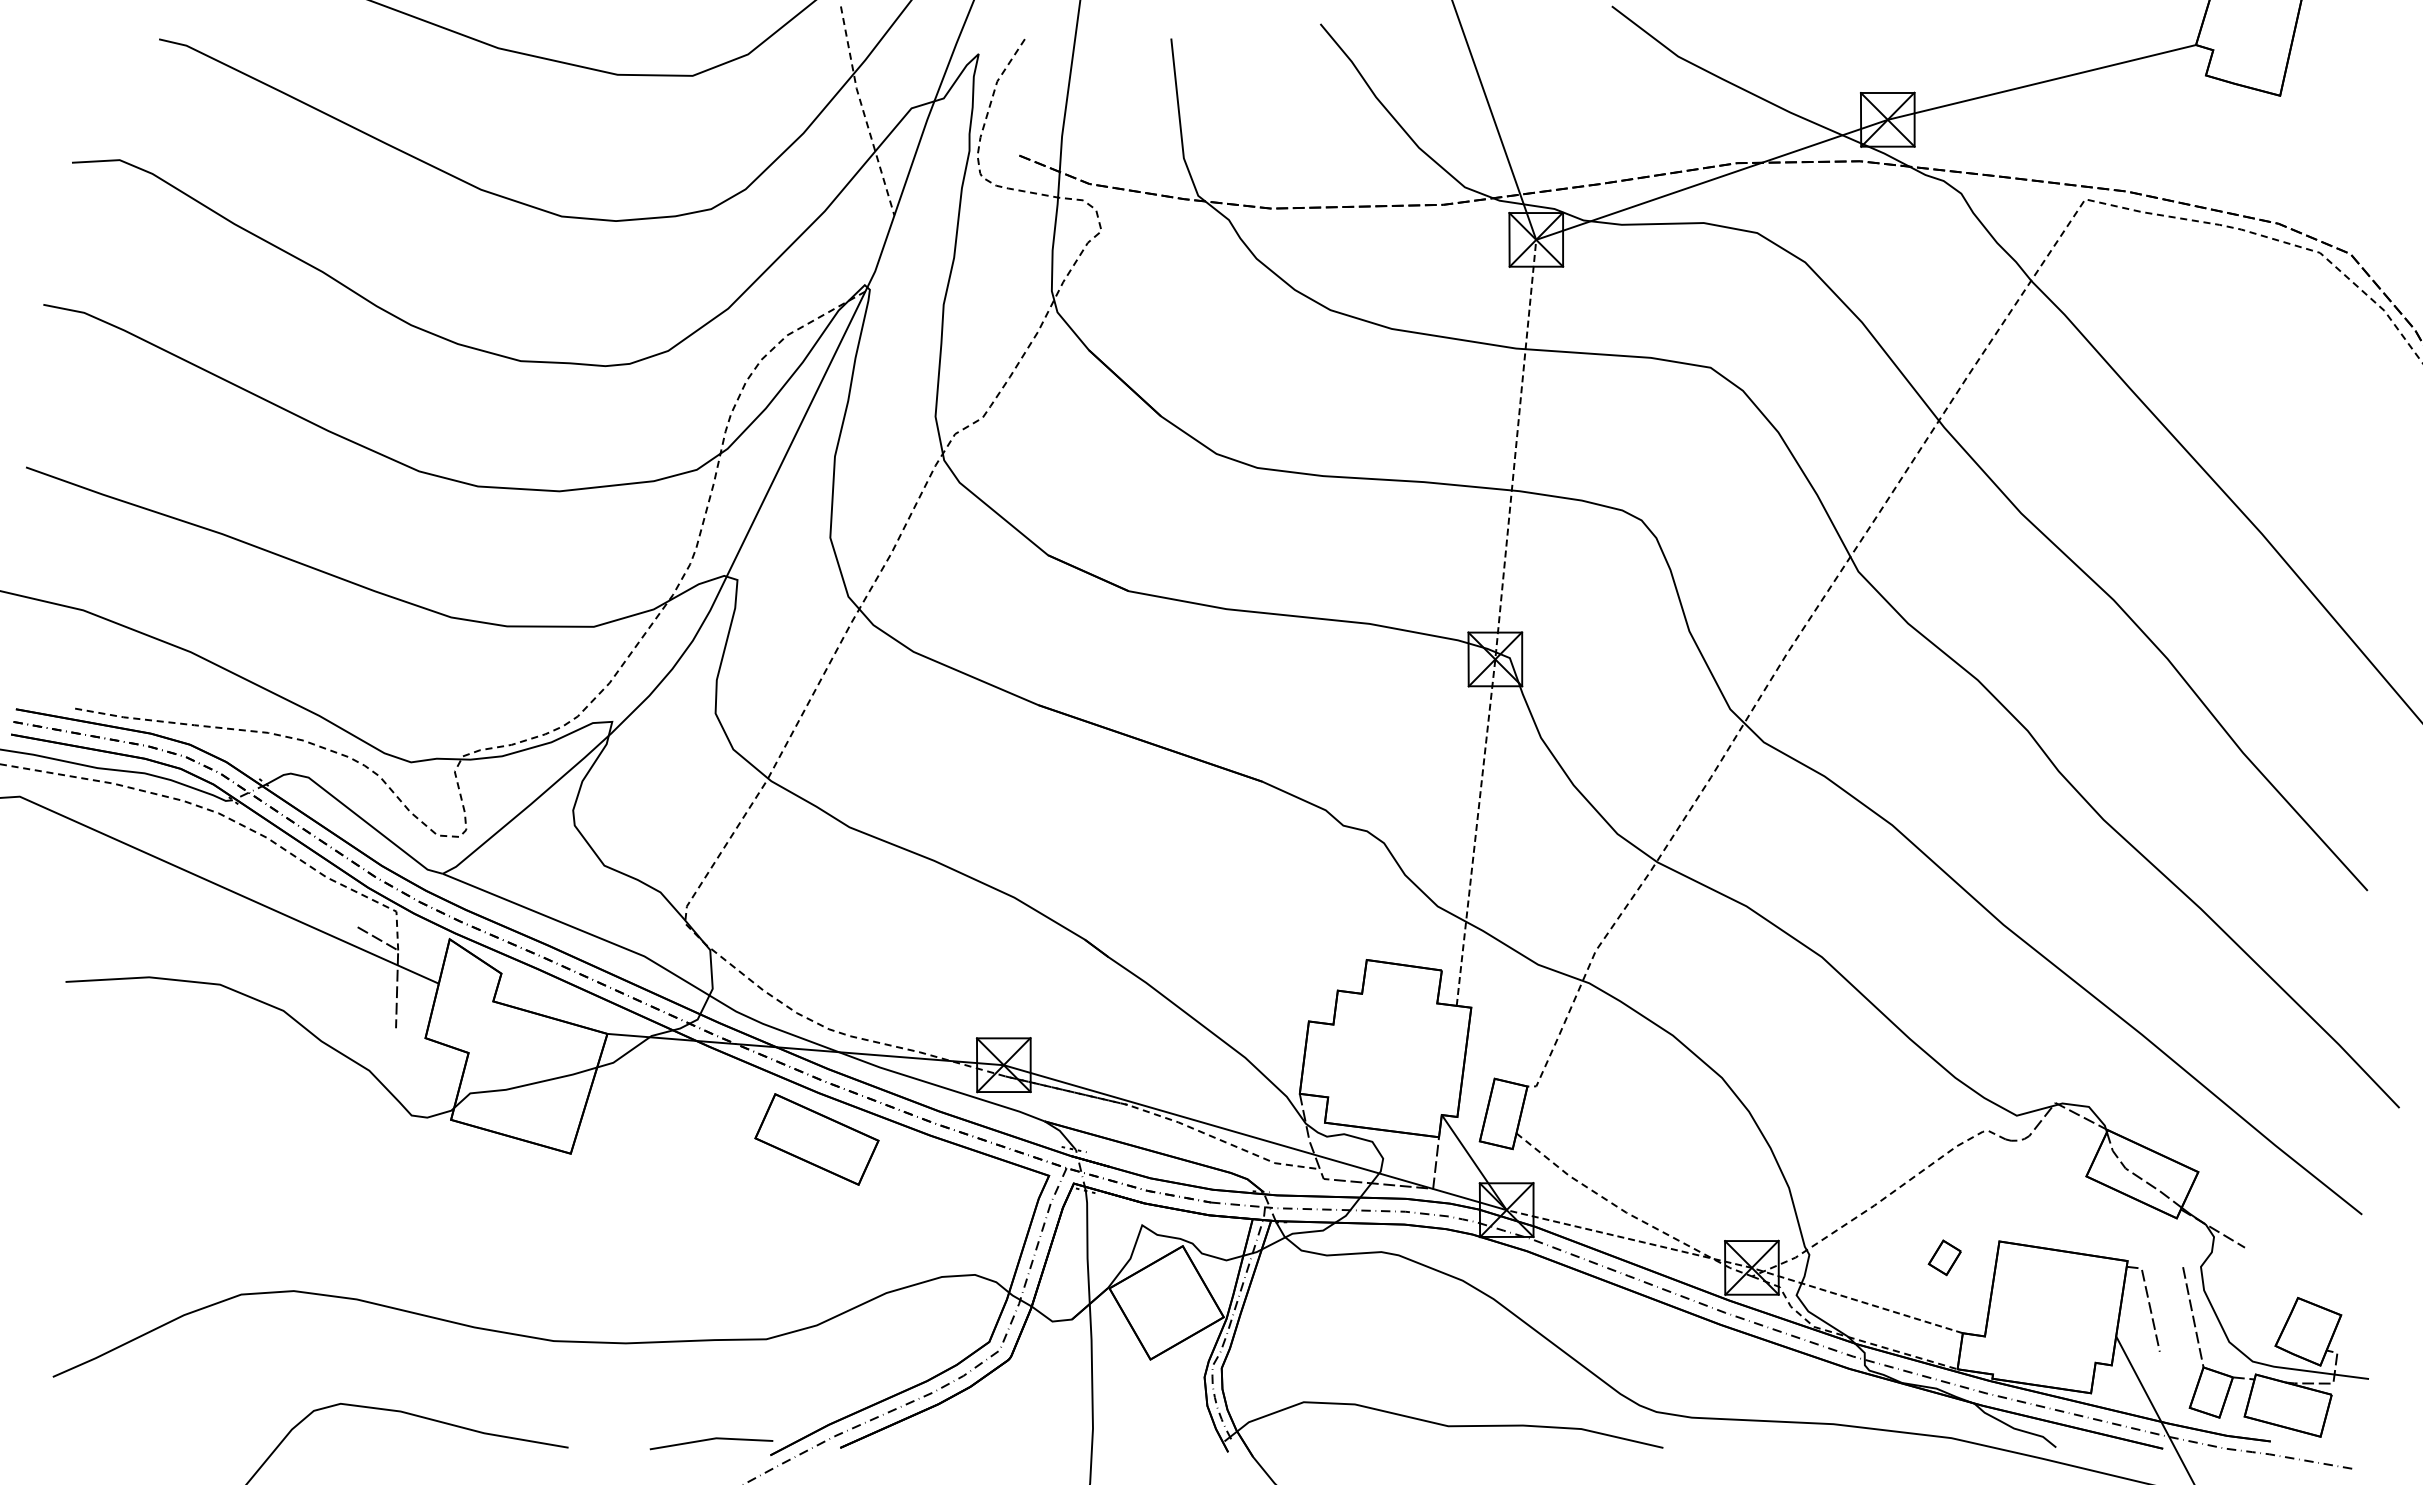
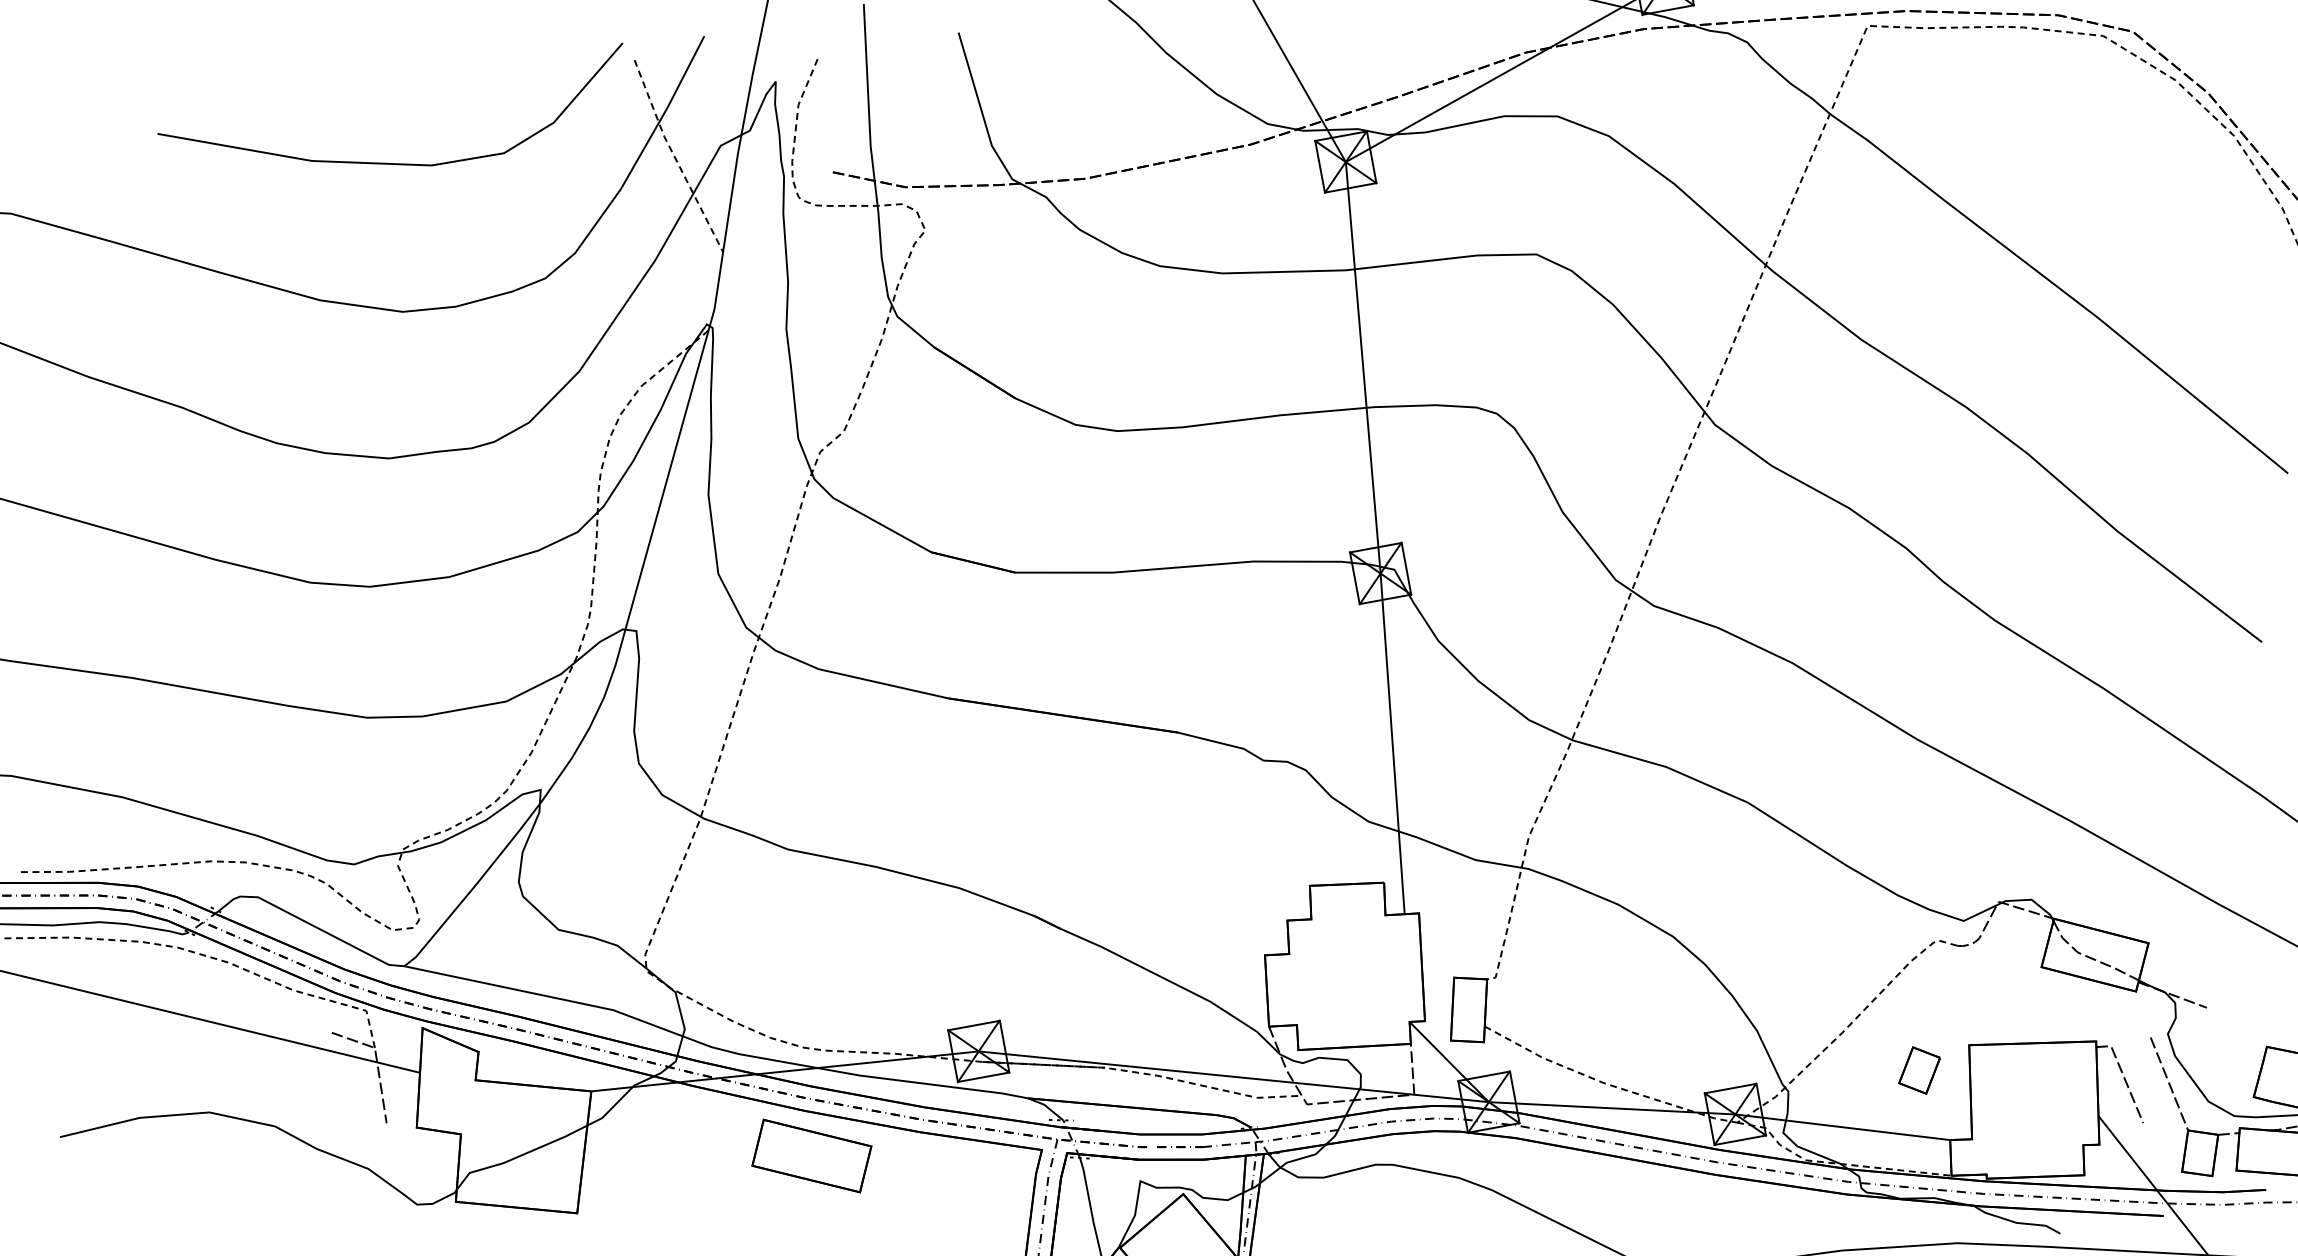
line: (1498, 623) -> (1377, 538), dashed -> solid
part: (1944, 1257) -> (1919, 1070), size x1.43
line: (1737, 1264) -> (1720, 1113), dashed -> solid

